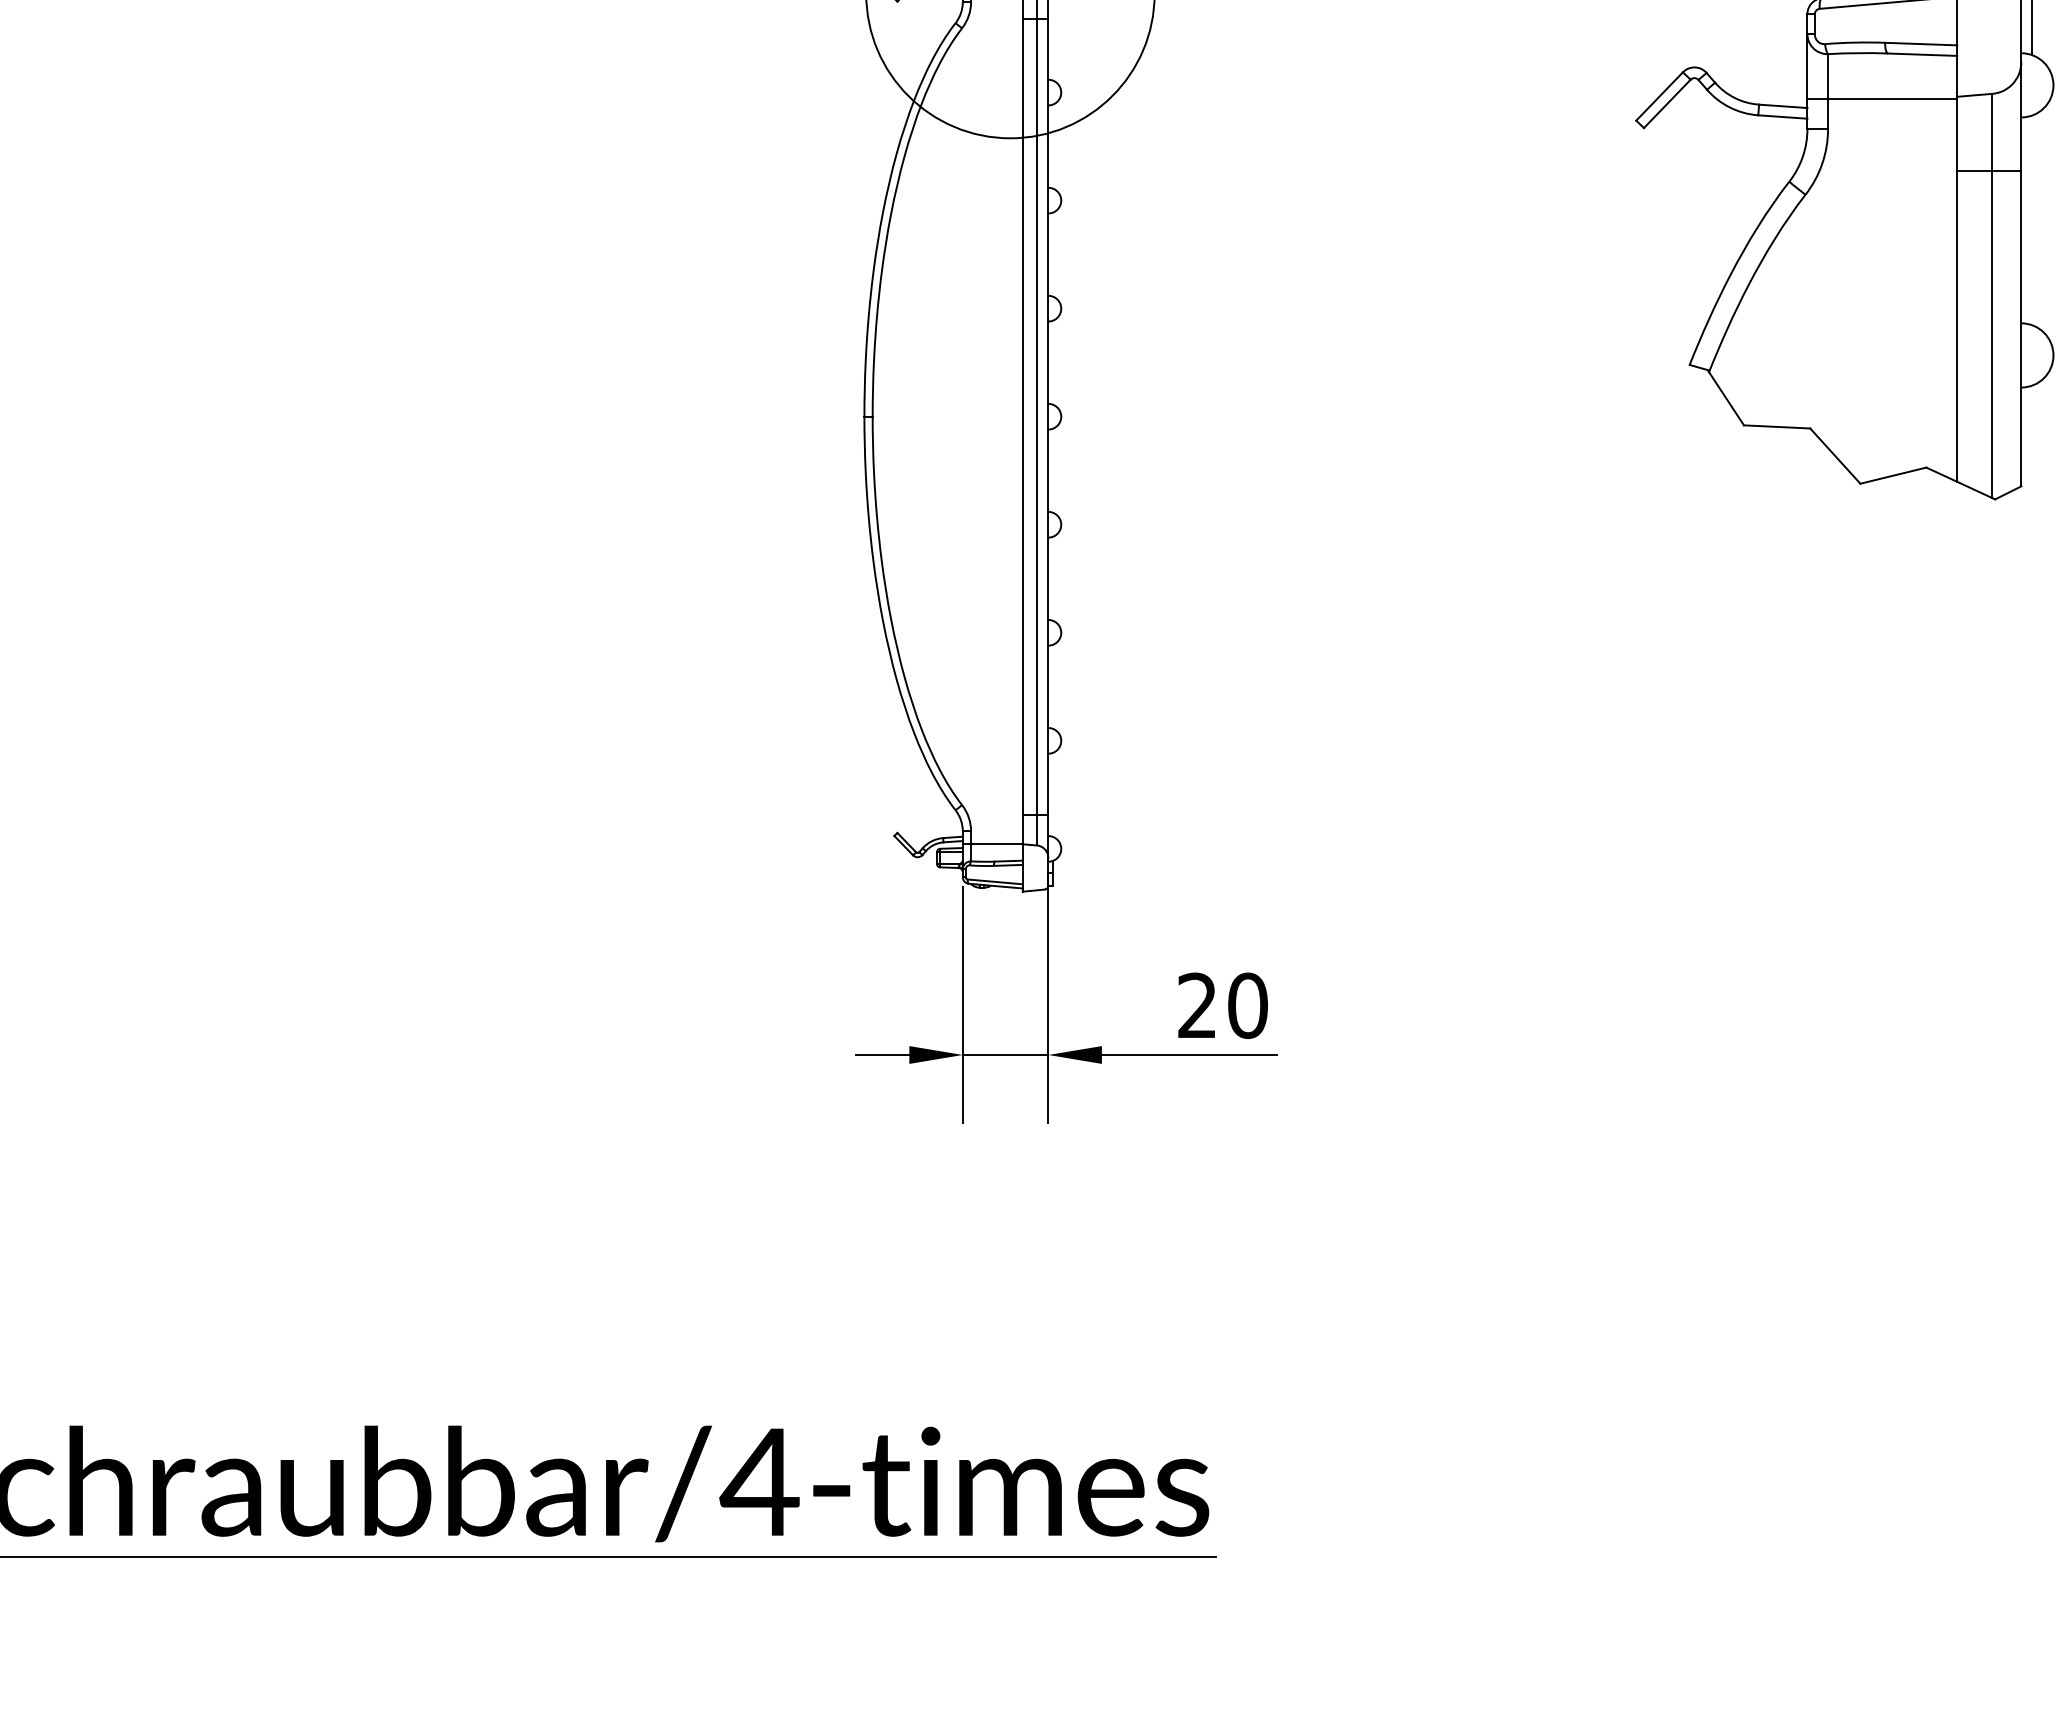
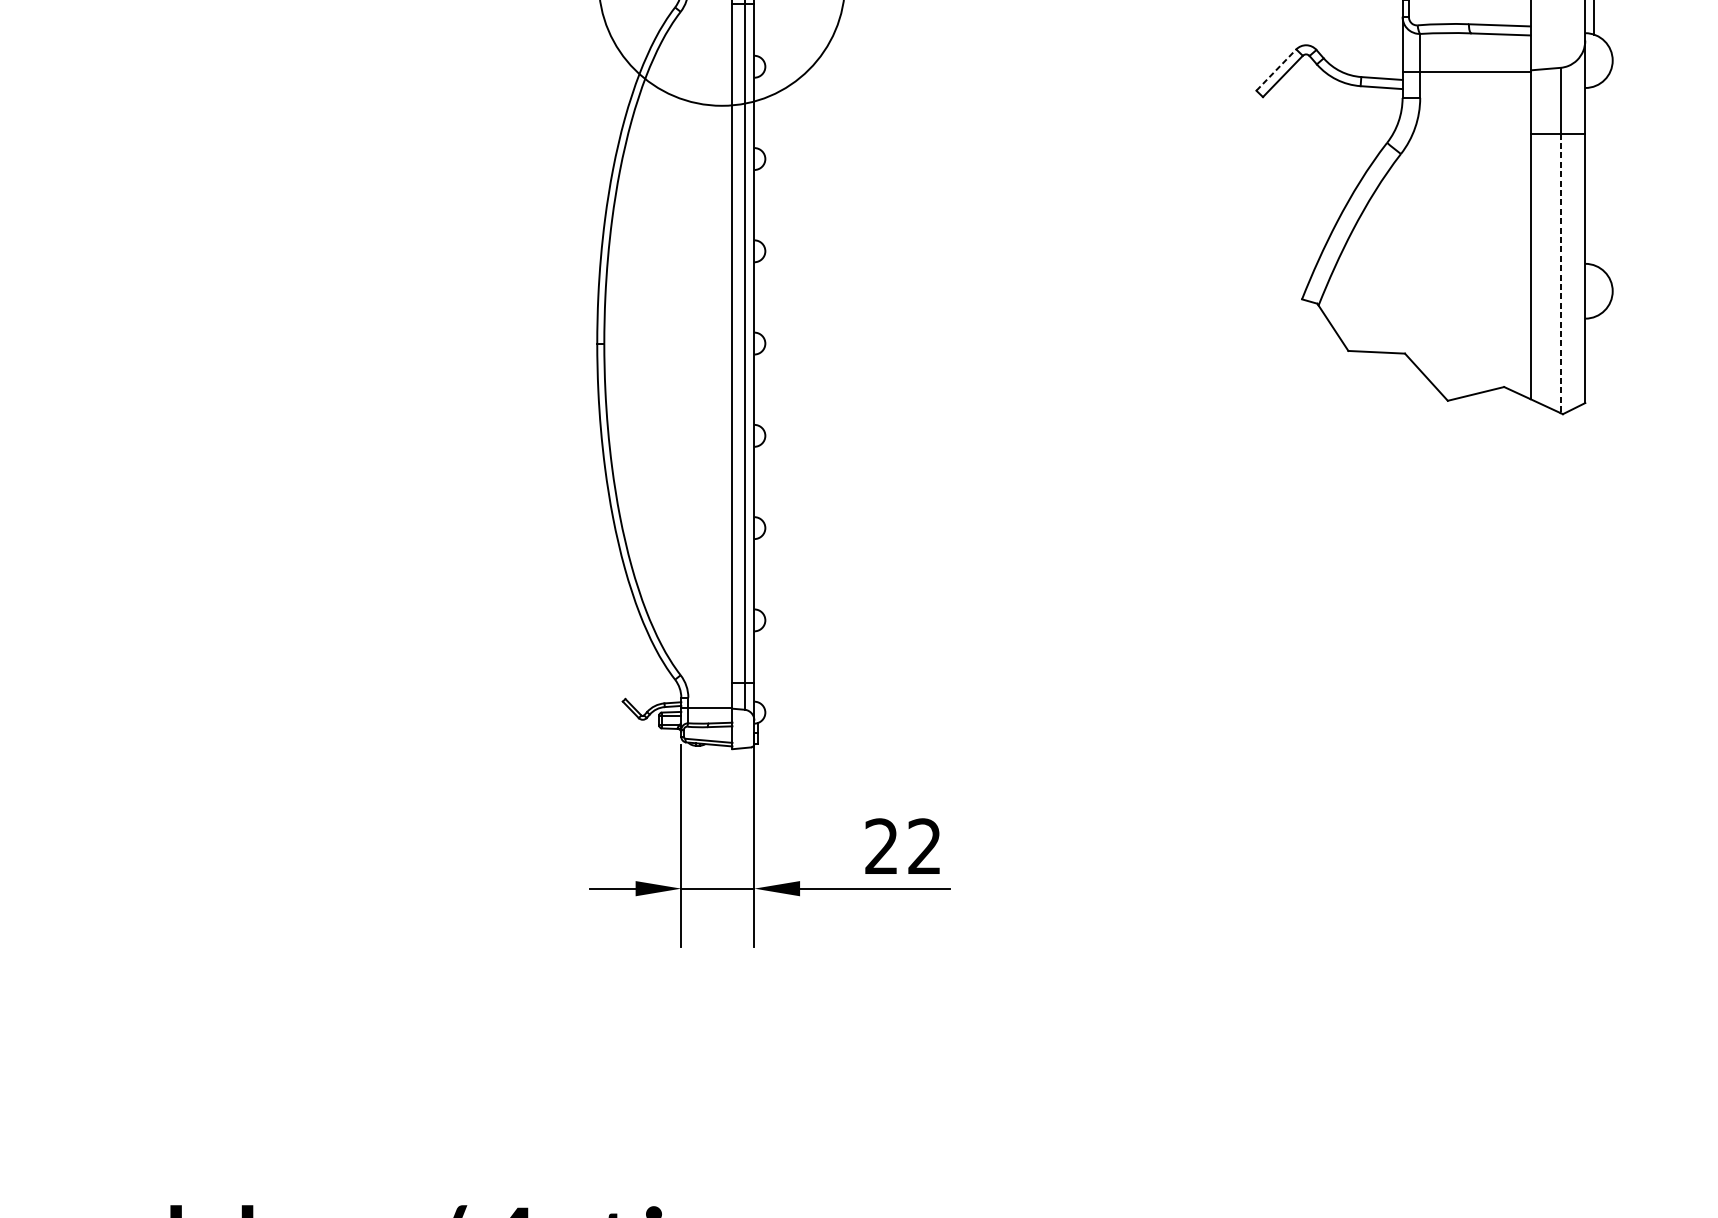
line: (1659, 96) -> (1276, 70), solid -> dashed
line: (1992, 334) -> (1560, 273), solid -> dashed
text: (1247, 1005) -> (924, 846), 20 -> 22

